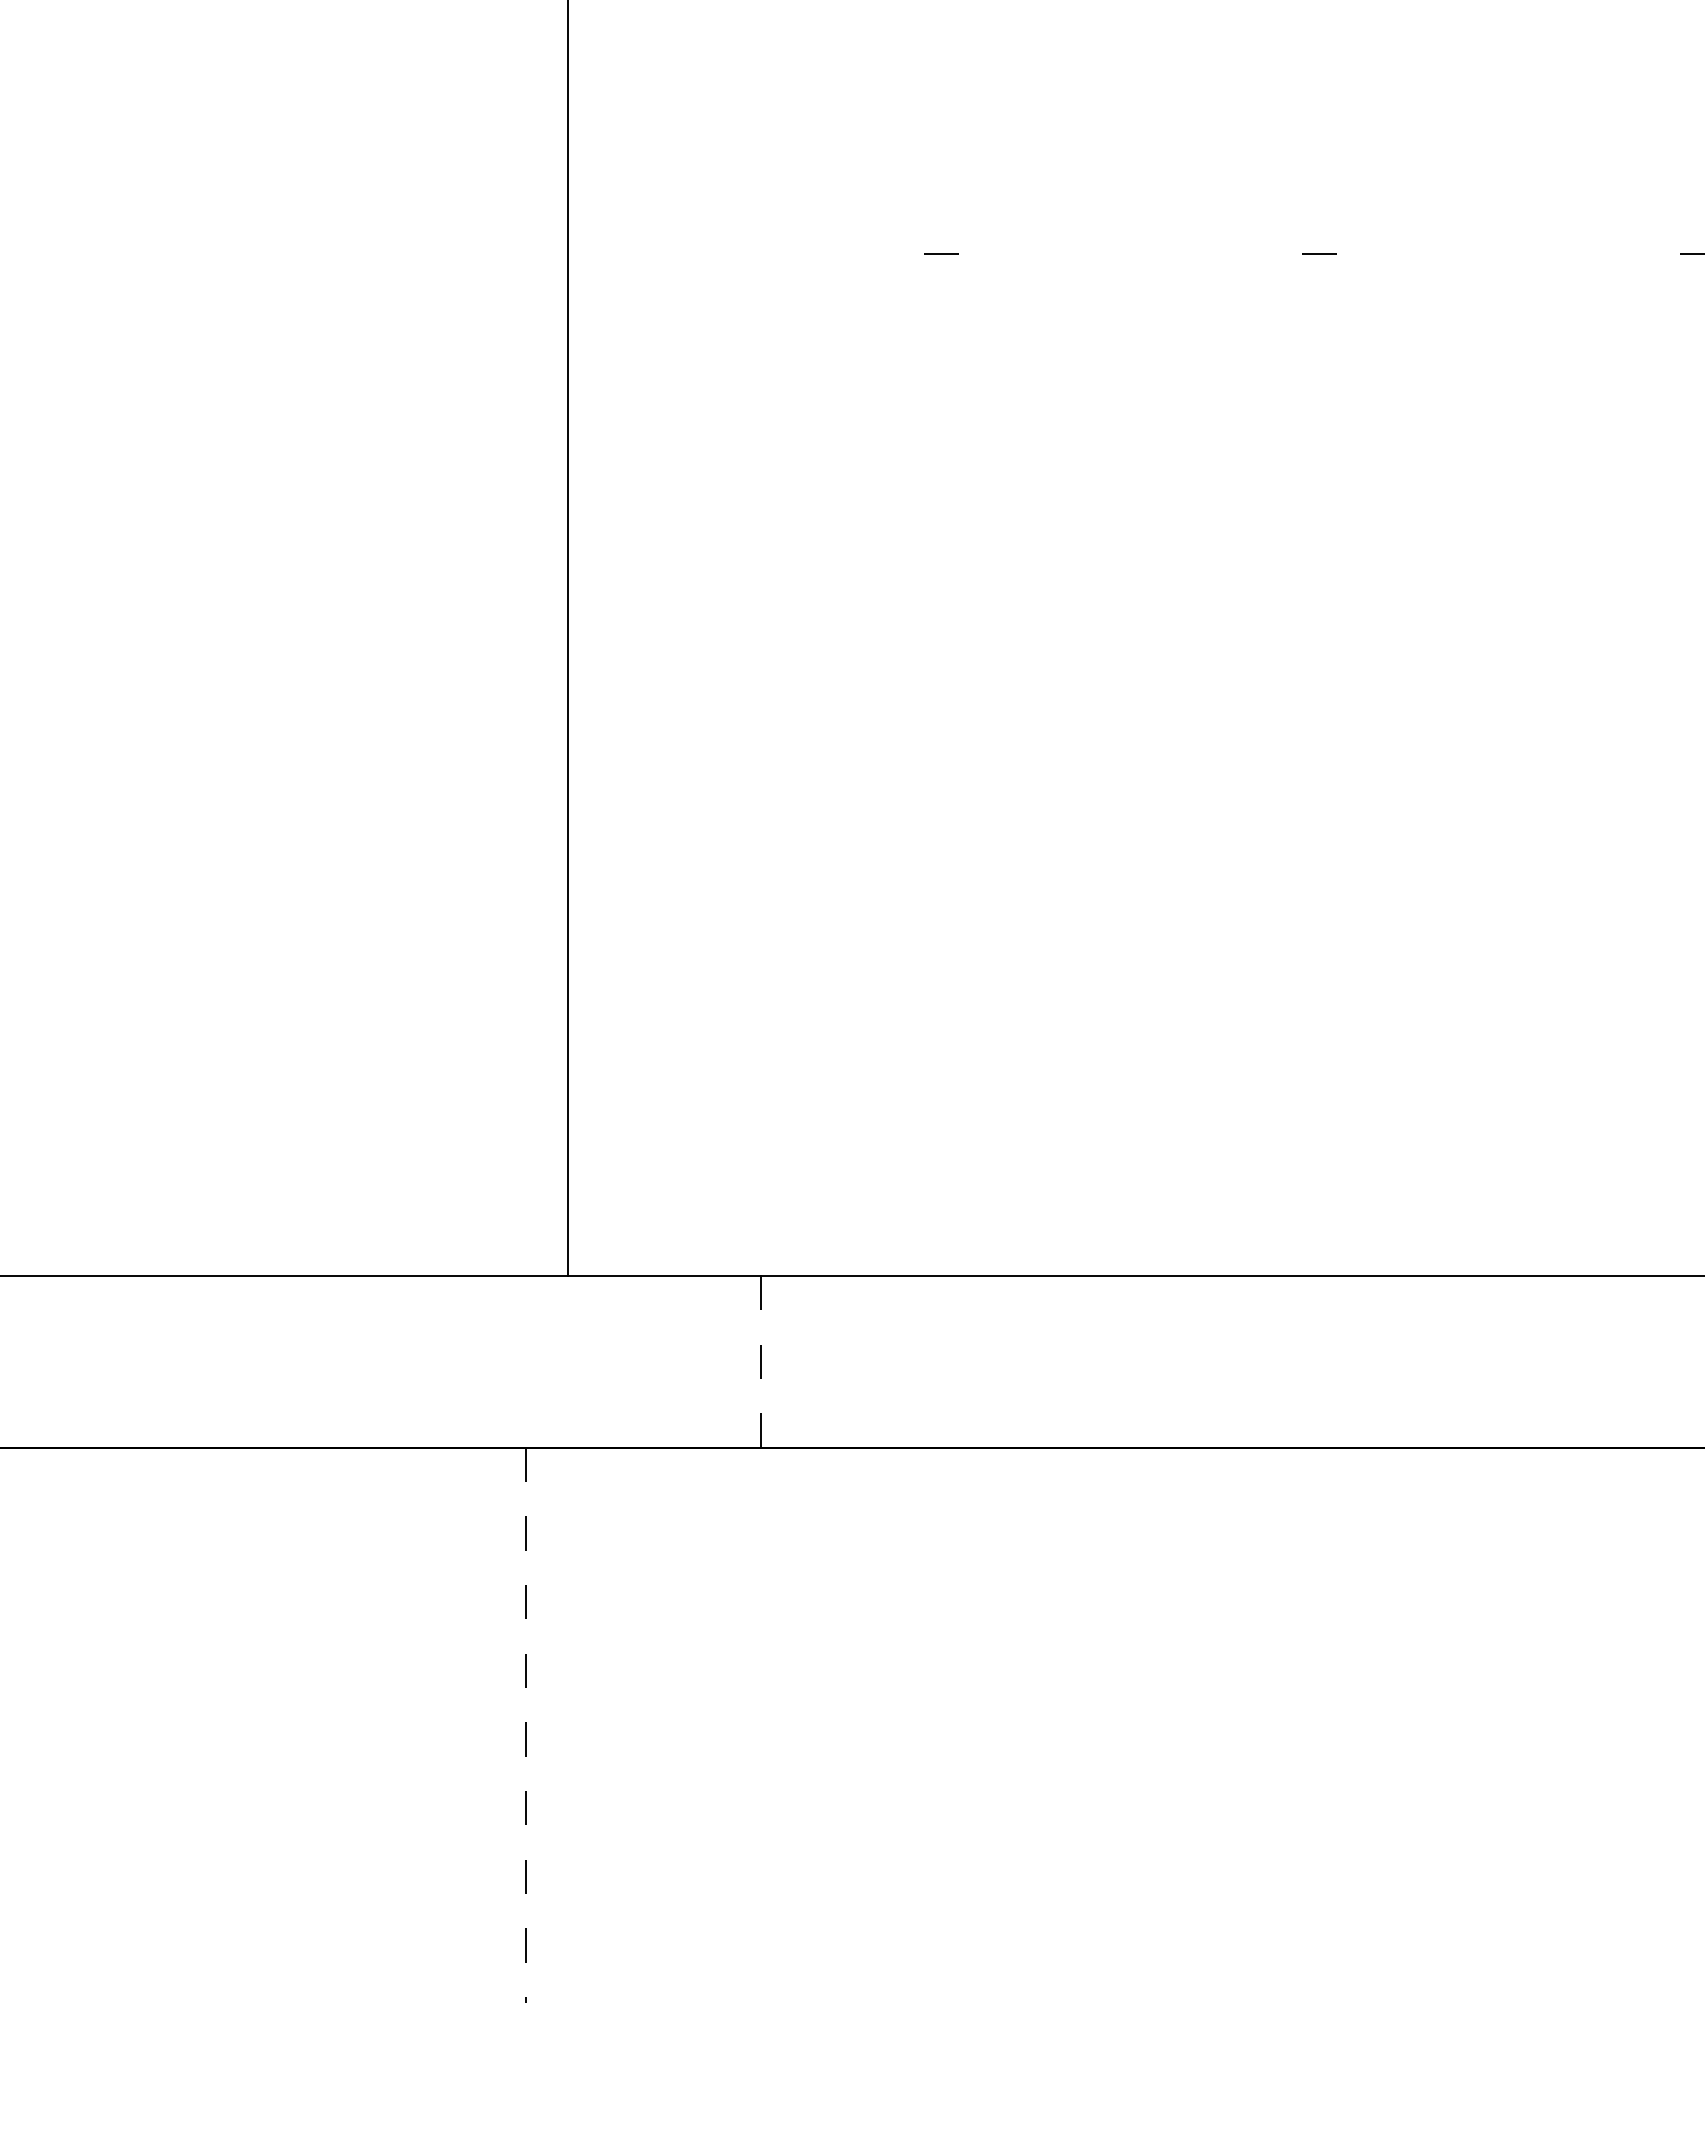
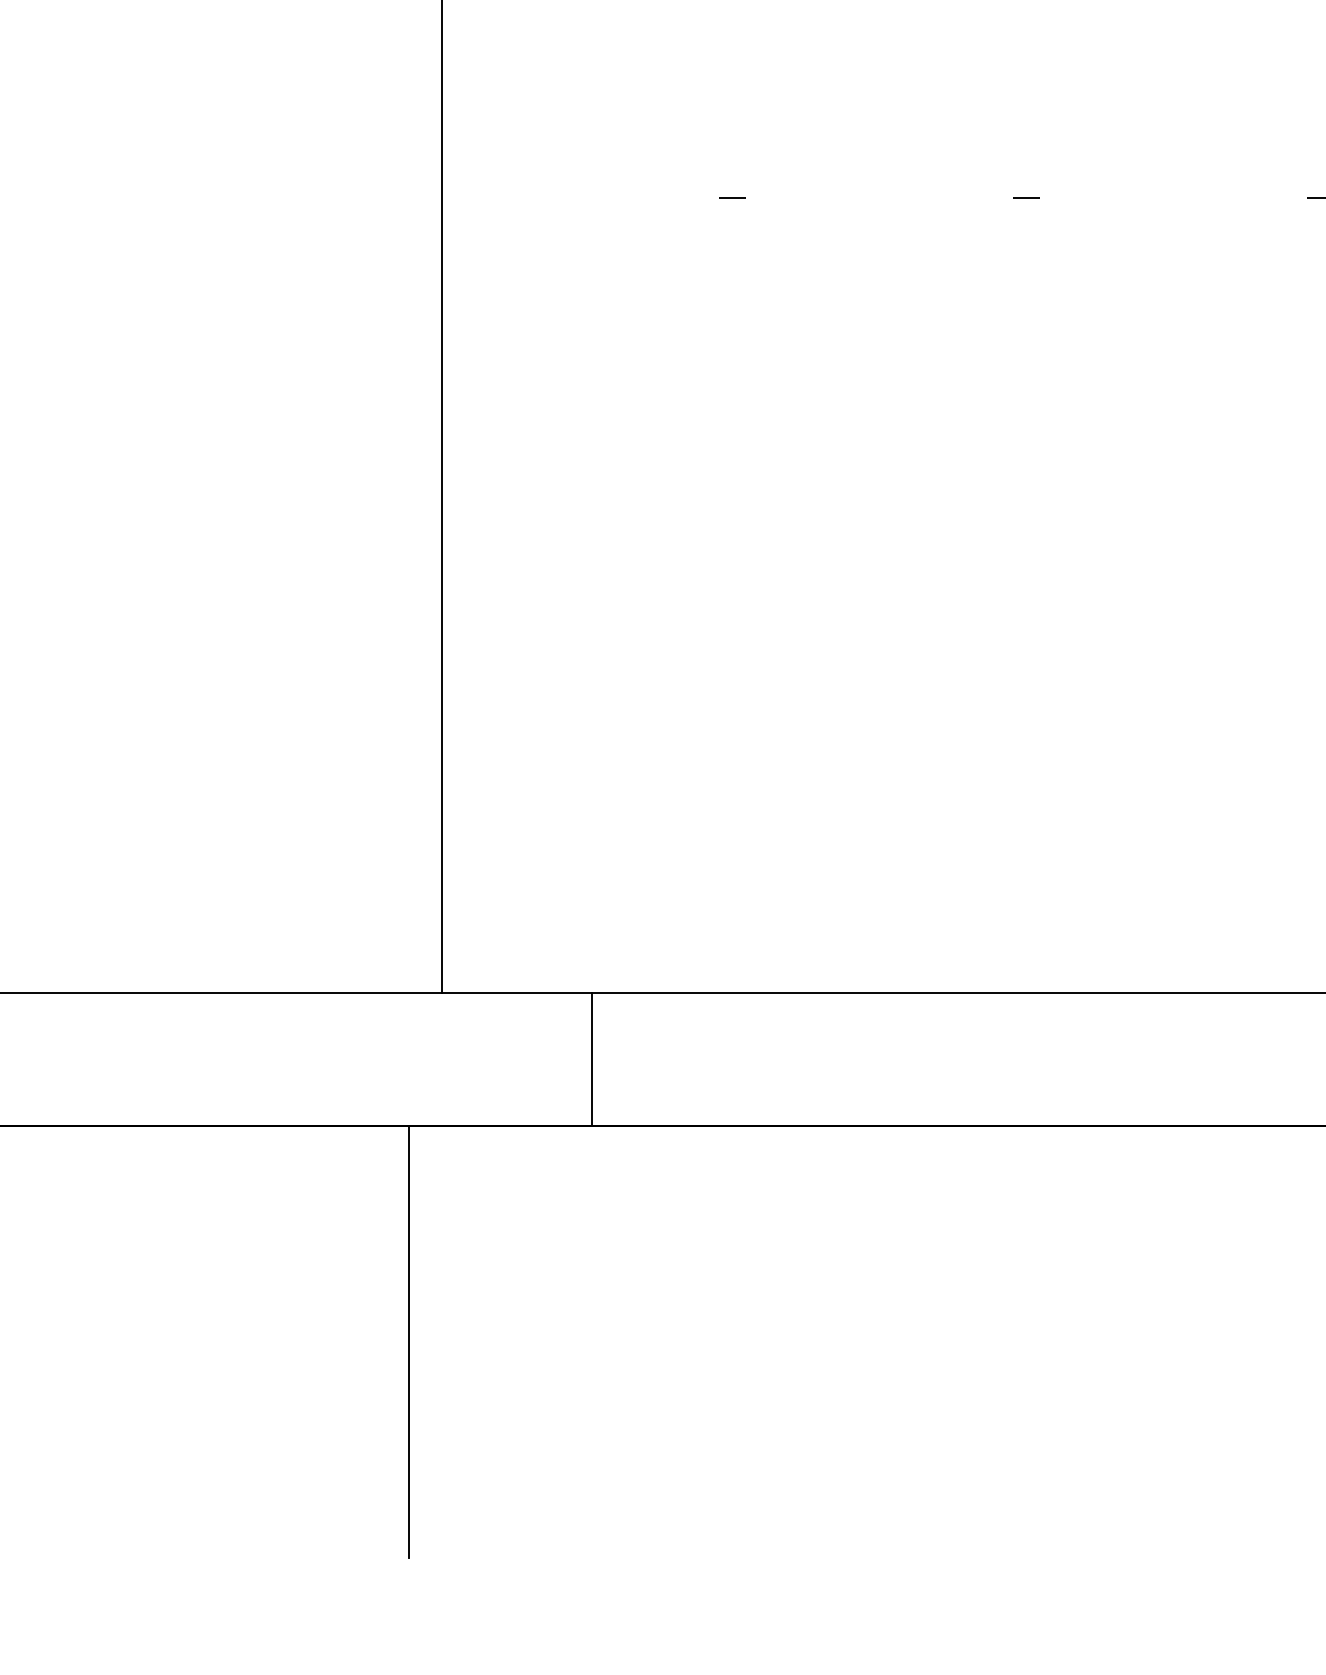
line: (761, 1361) -> (592, 1059), dashed -> solid
line: (526, 1725) -> (409, 1342), dashed -> solid

